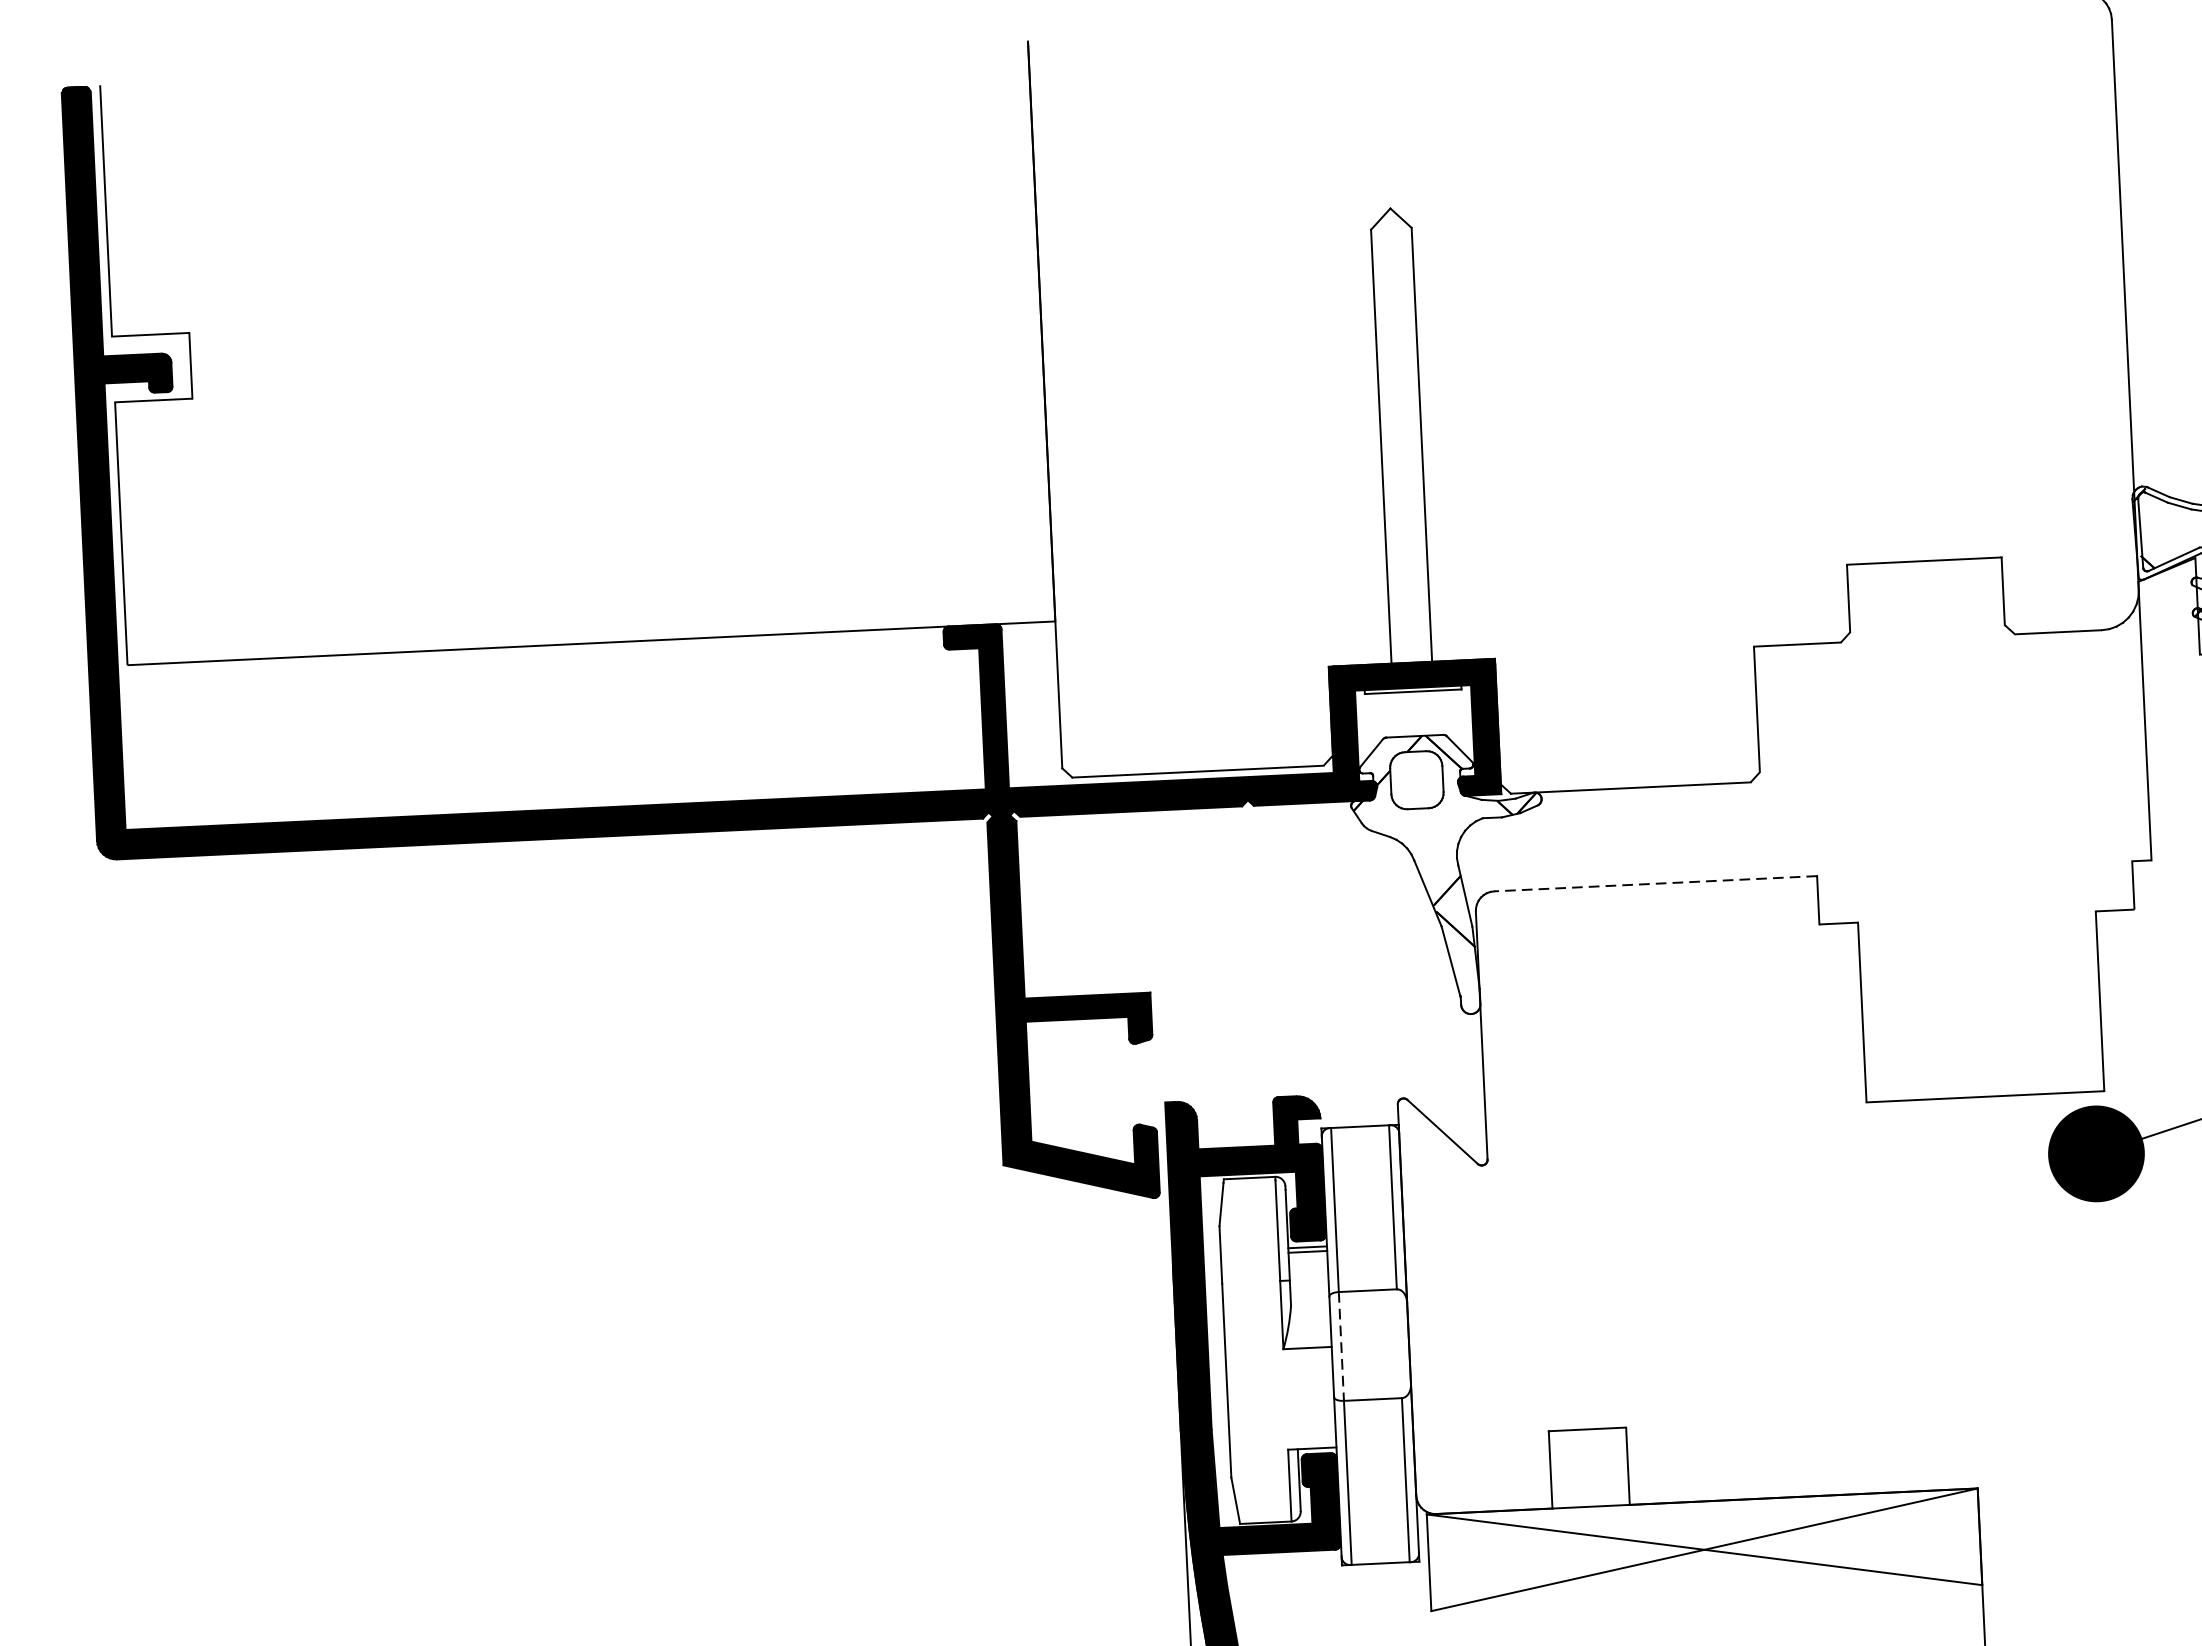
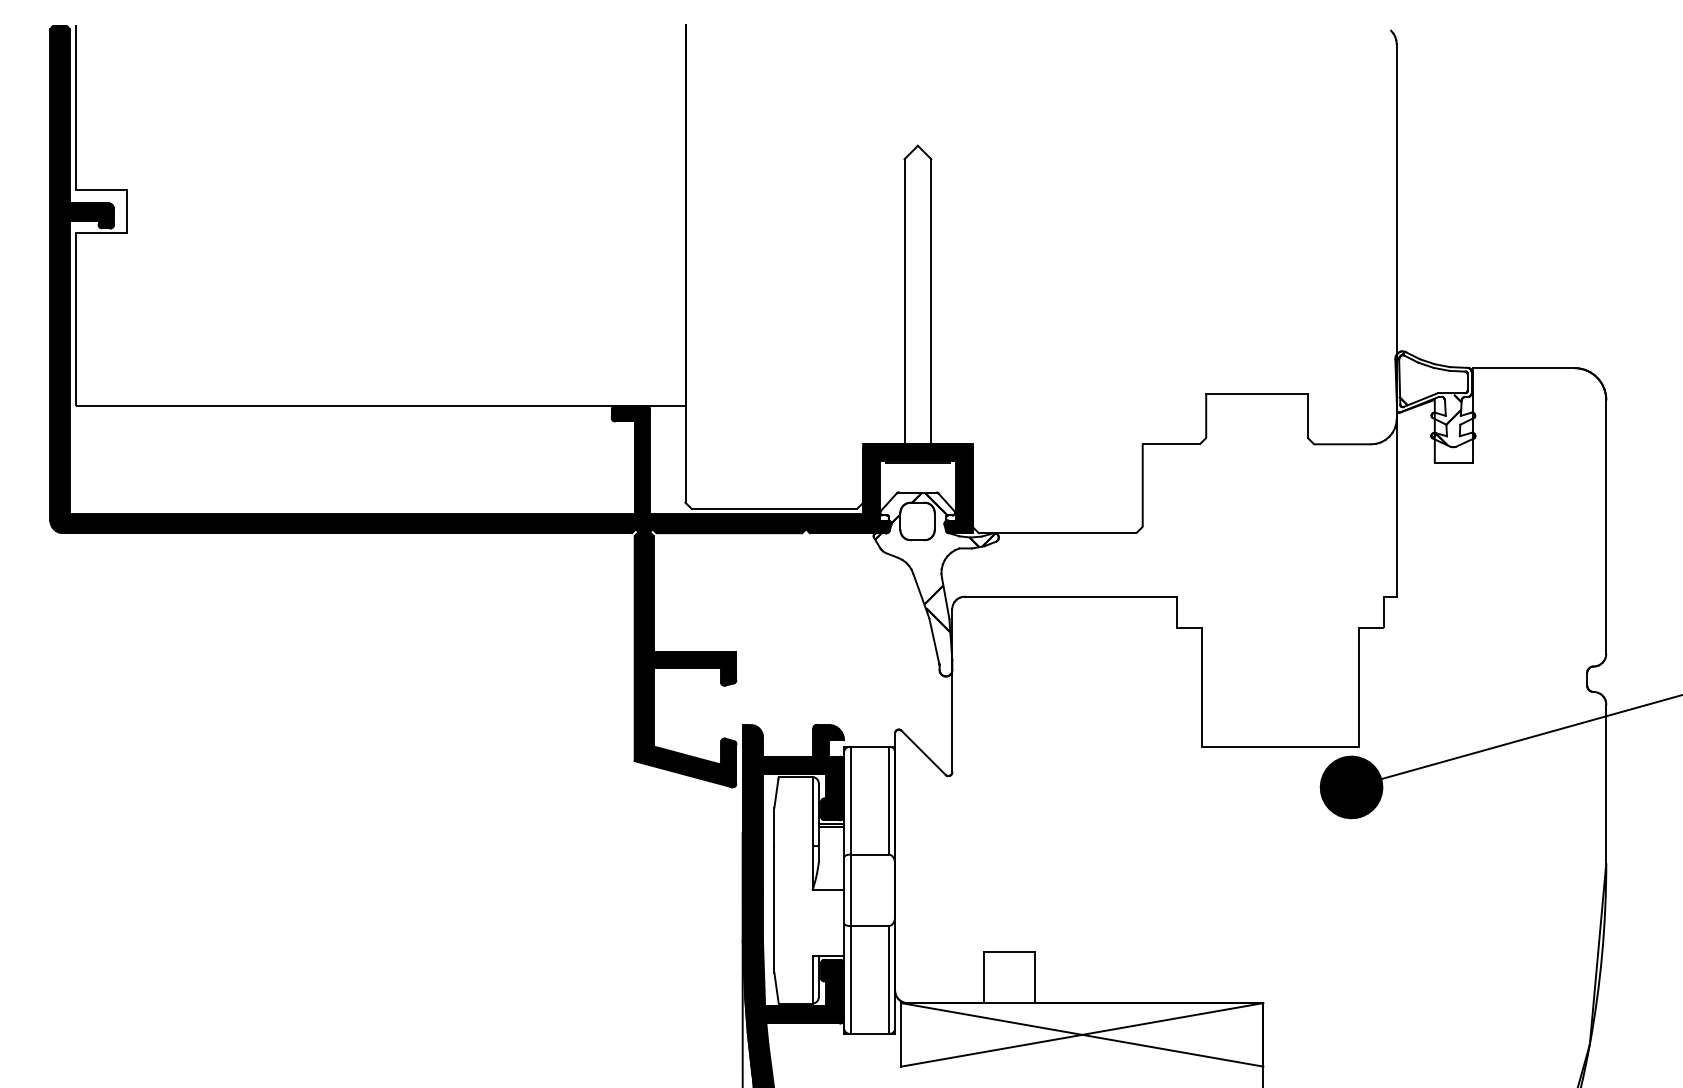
line: (1654, 883) -> (1070, 596), dashed -> solid
line: (1341, 1346) -> (850, 890), dashed -> solid

